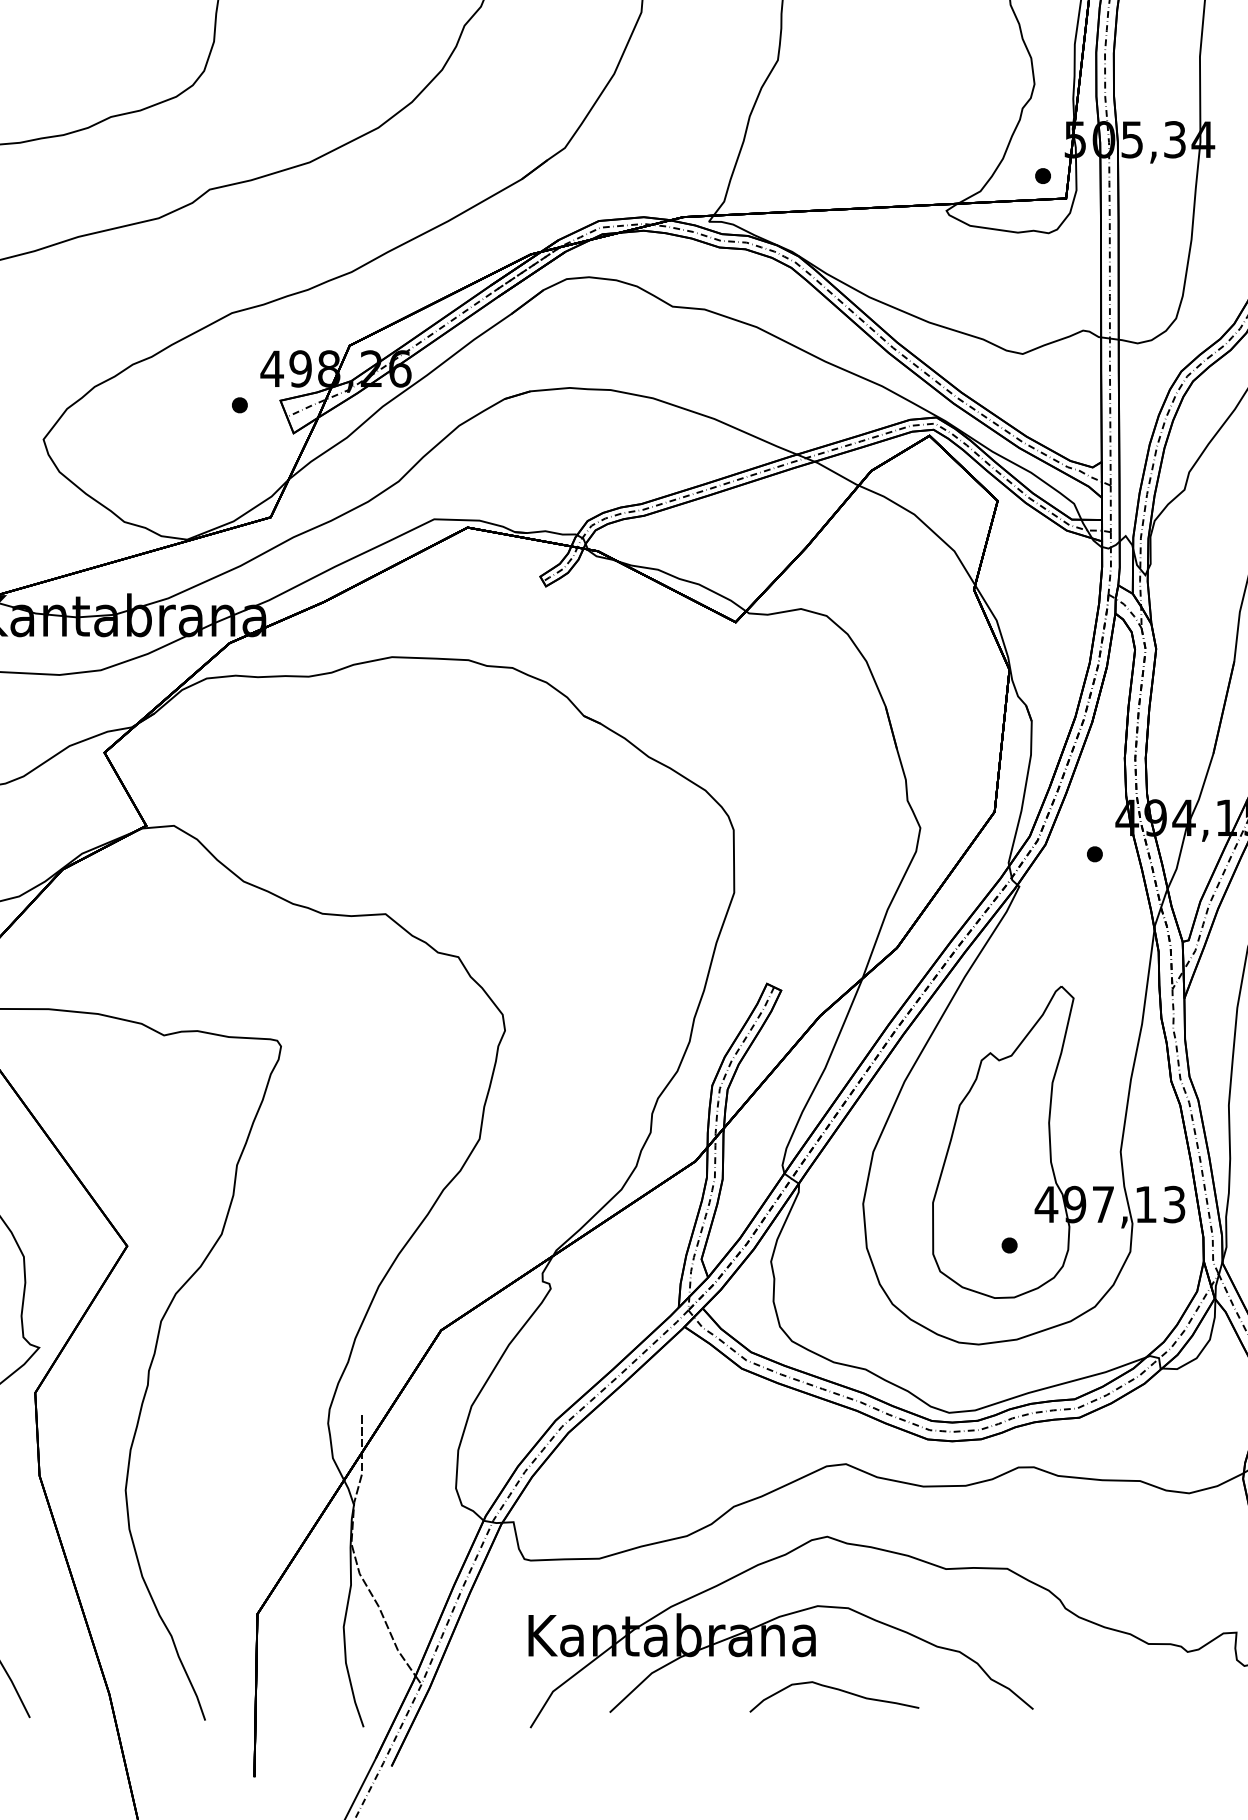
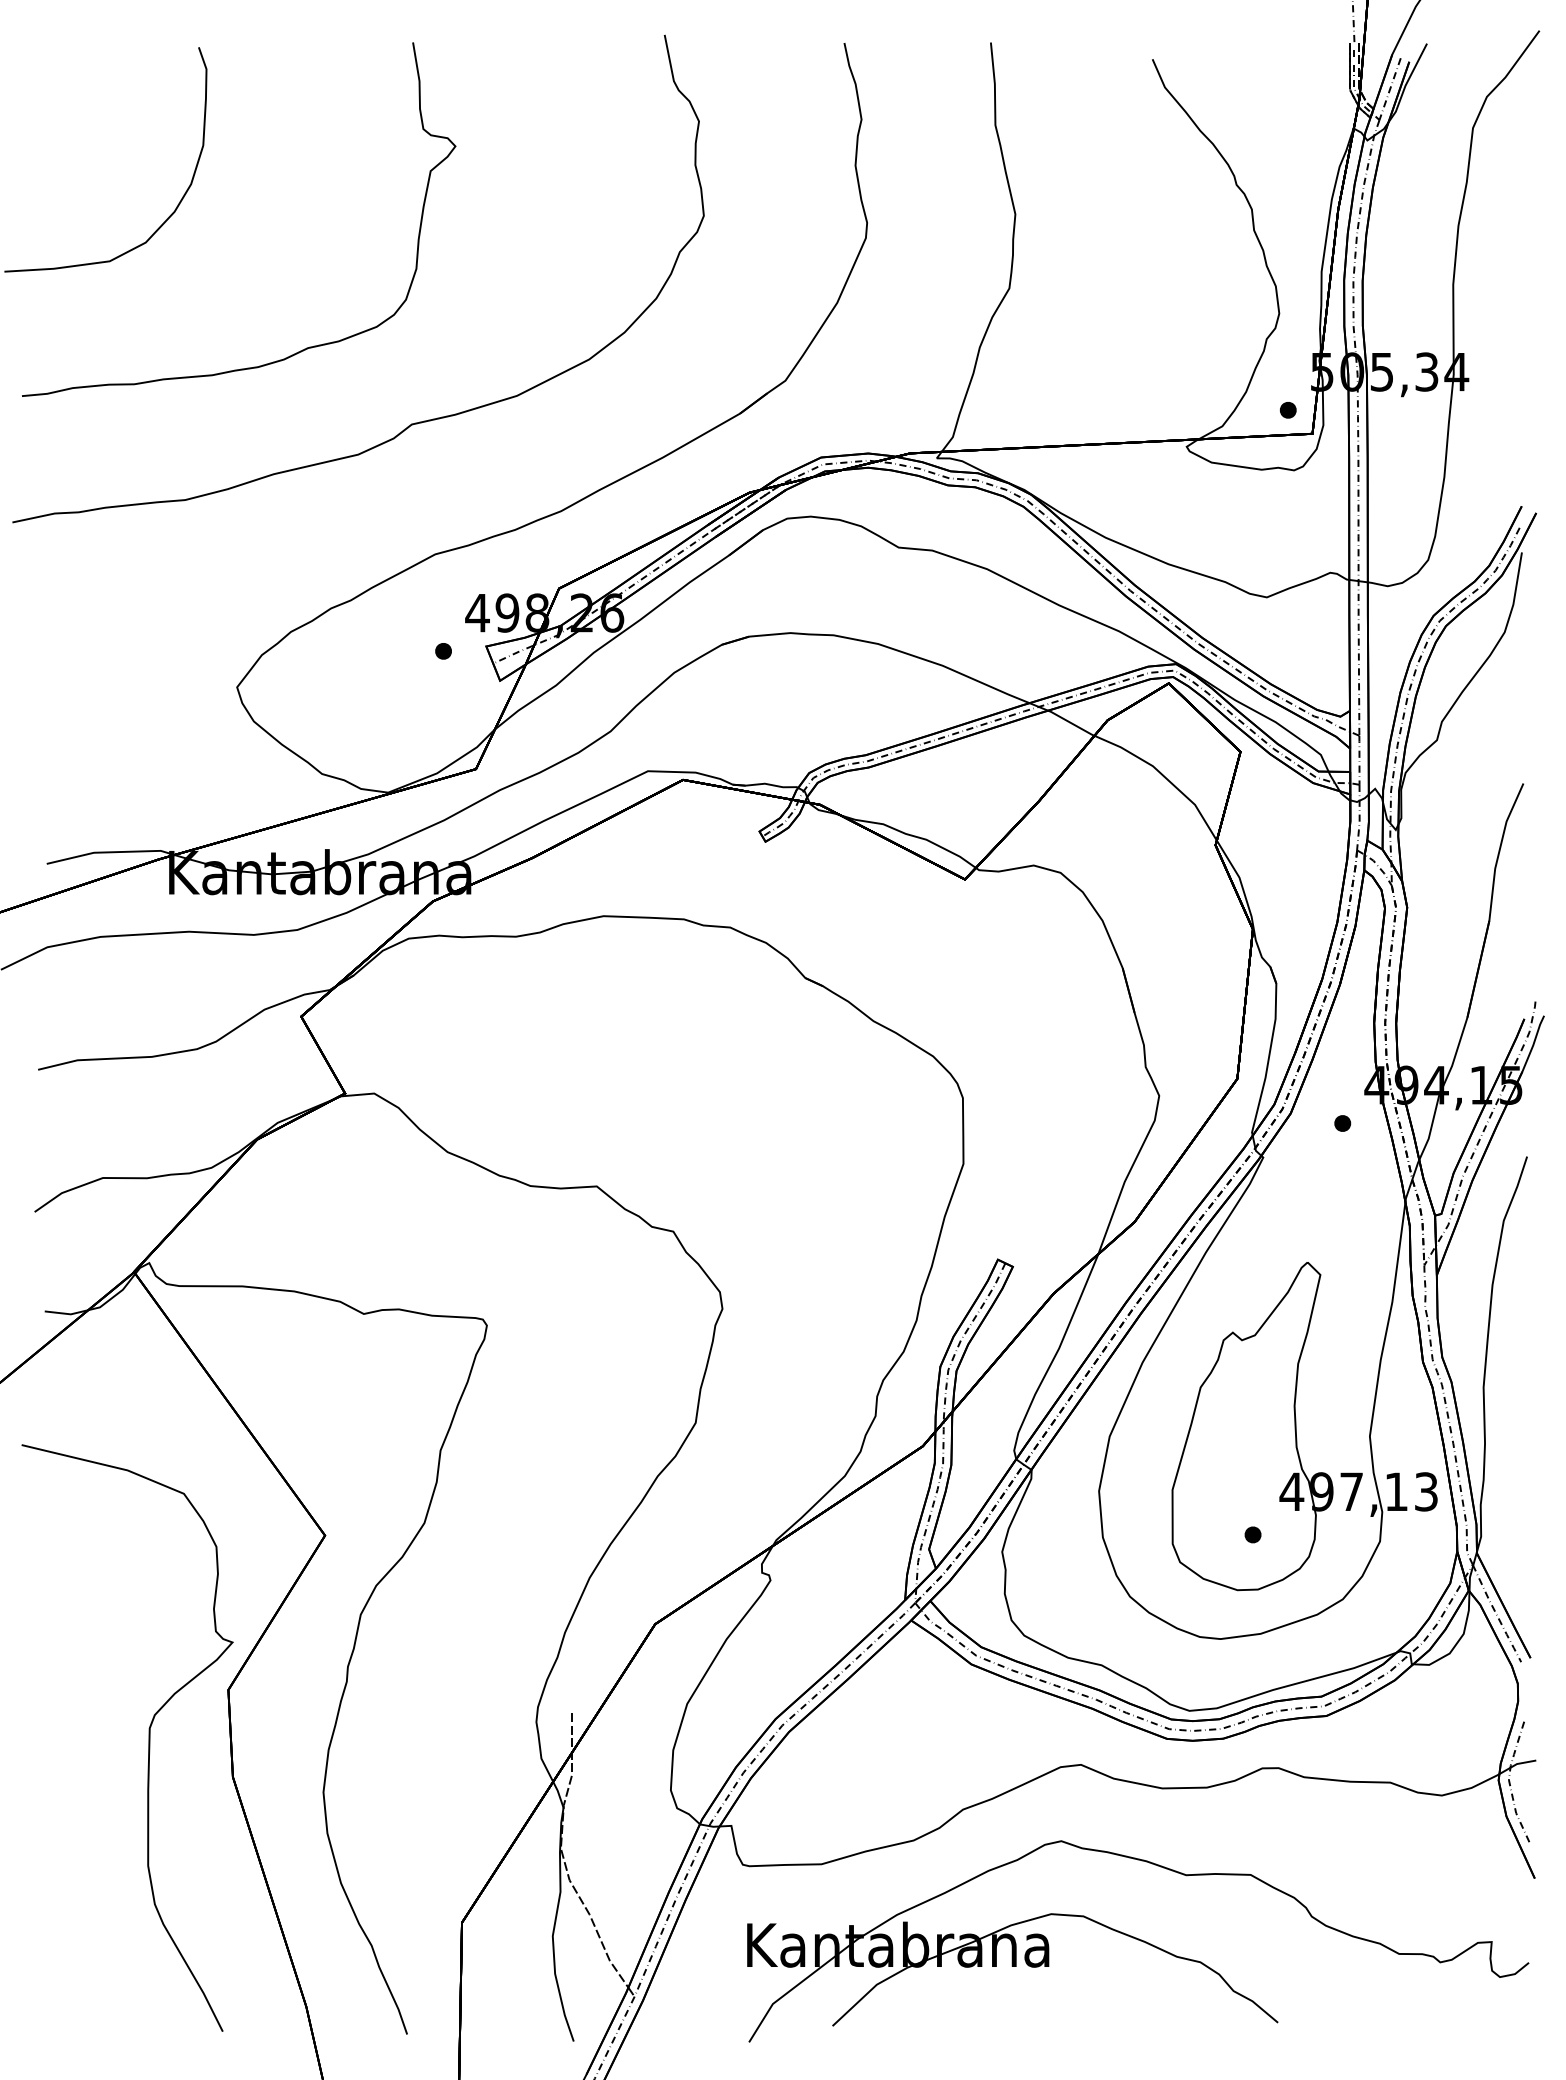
curve: (836, 1690) -> (1070, 2002), removed

